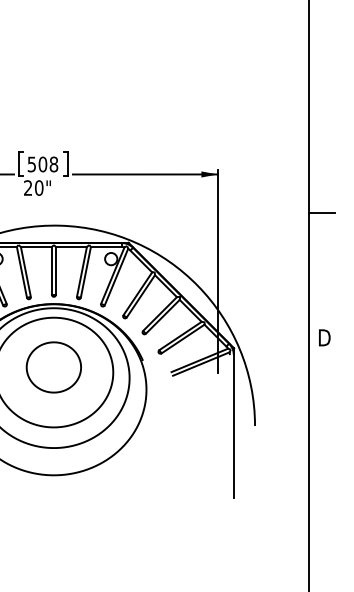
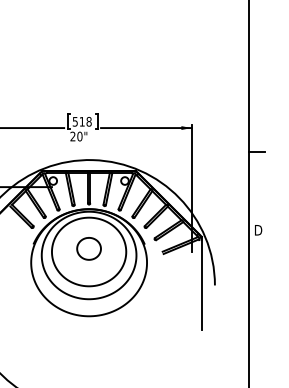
text: (41, 163) -> (81, 121), 508 -> 518
part: (52, 366) -> (88, 248), size x0.7

